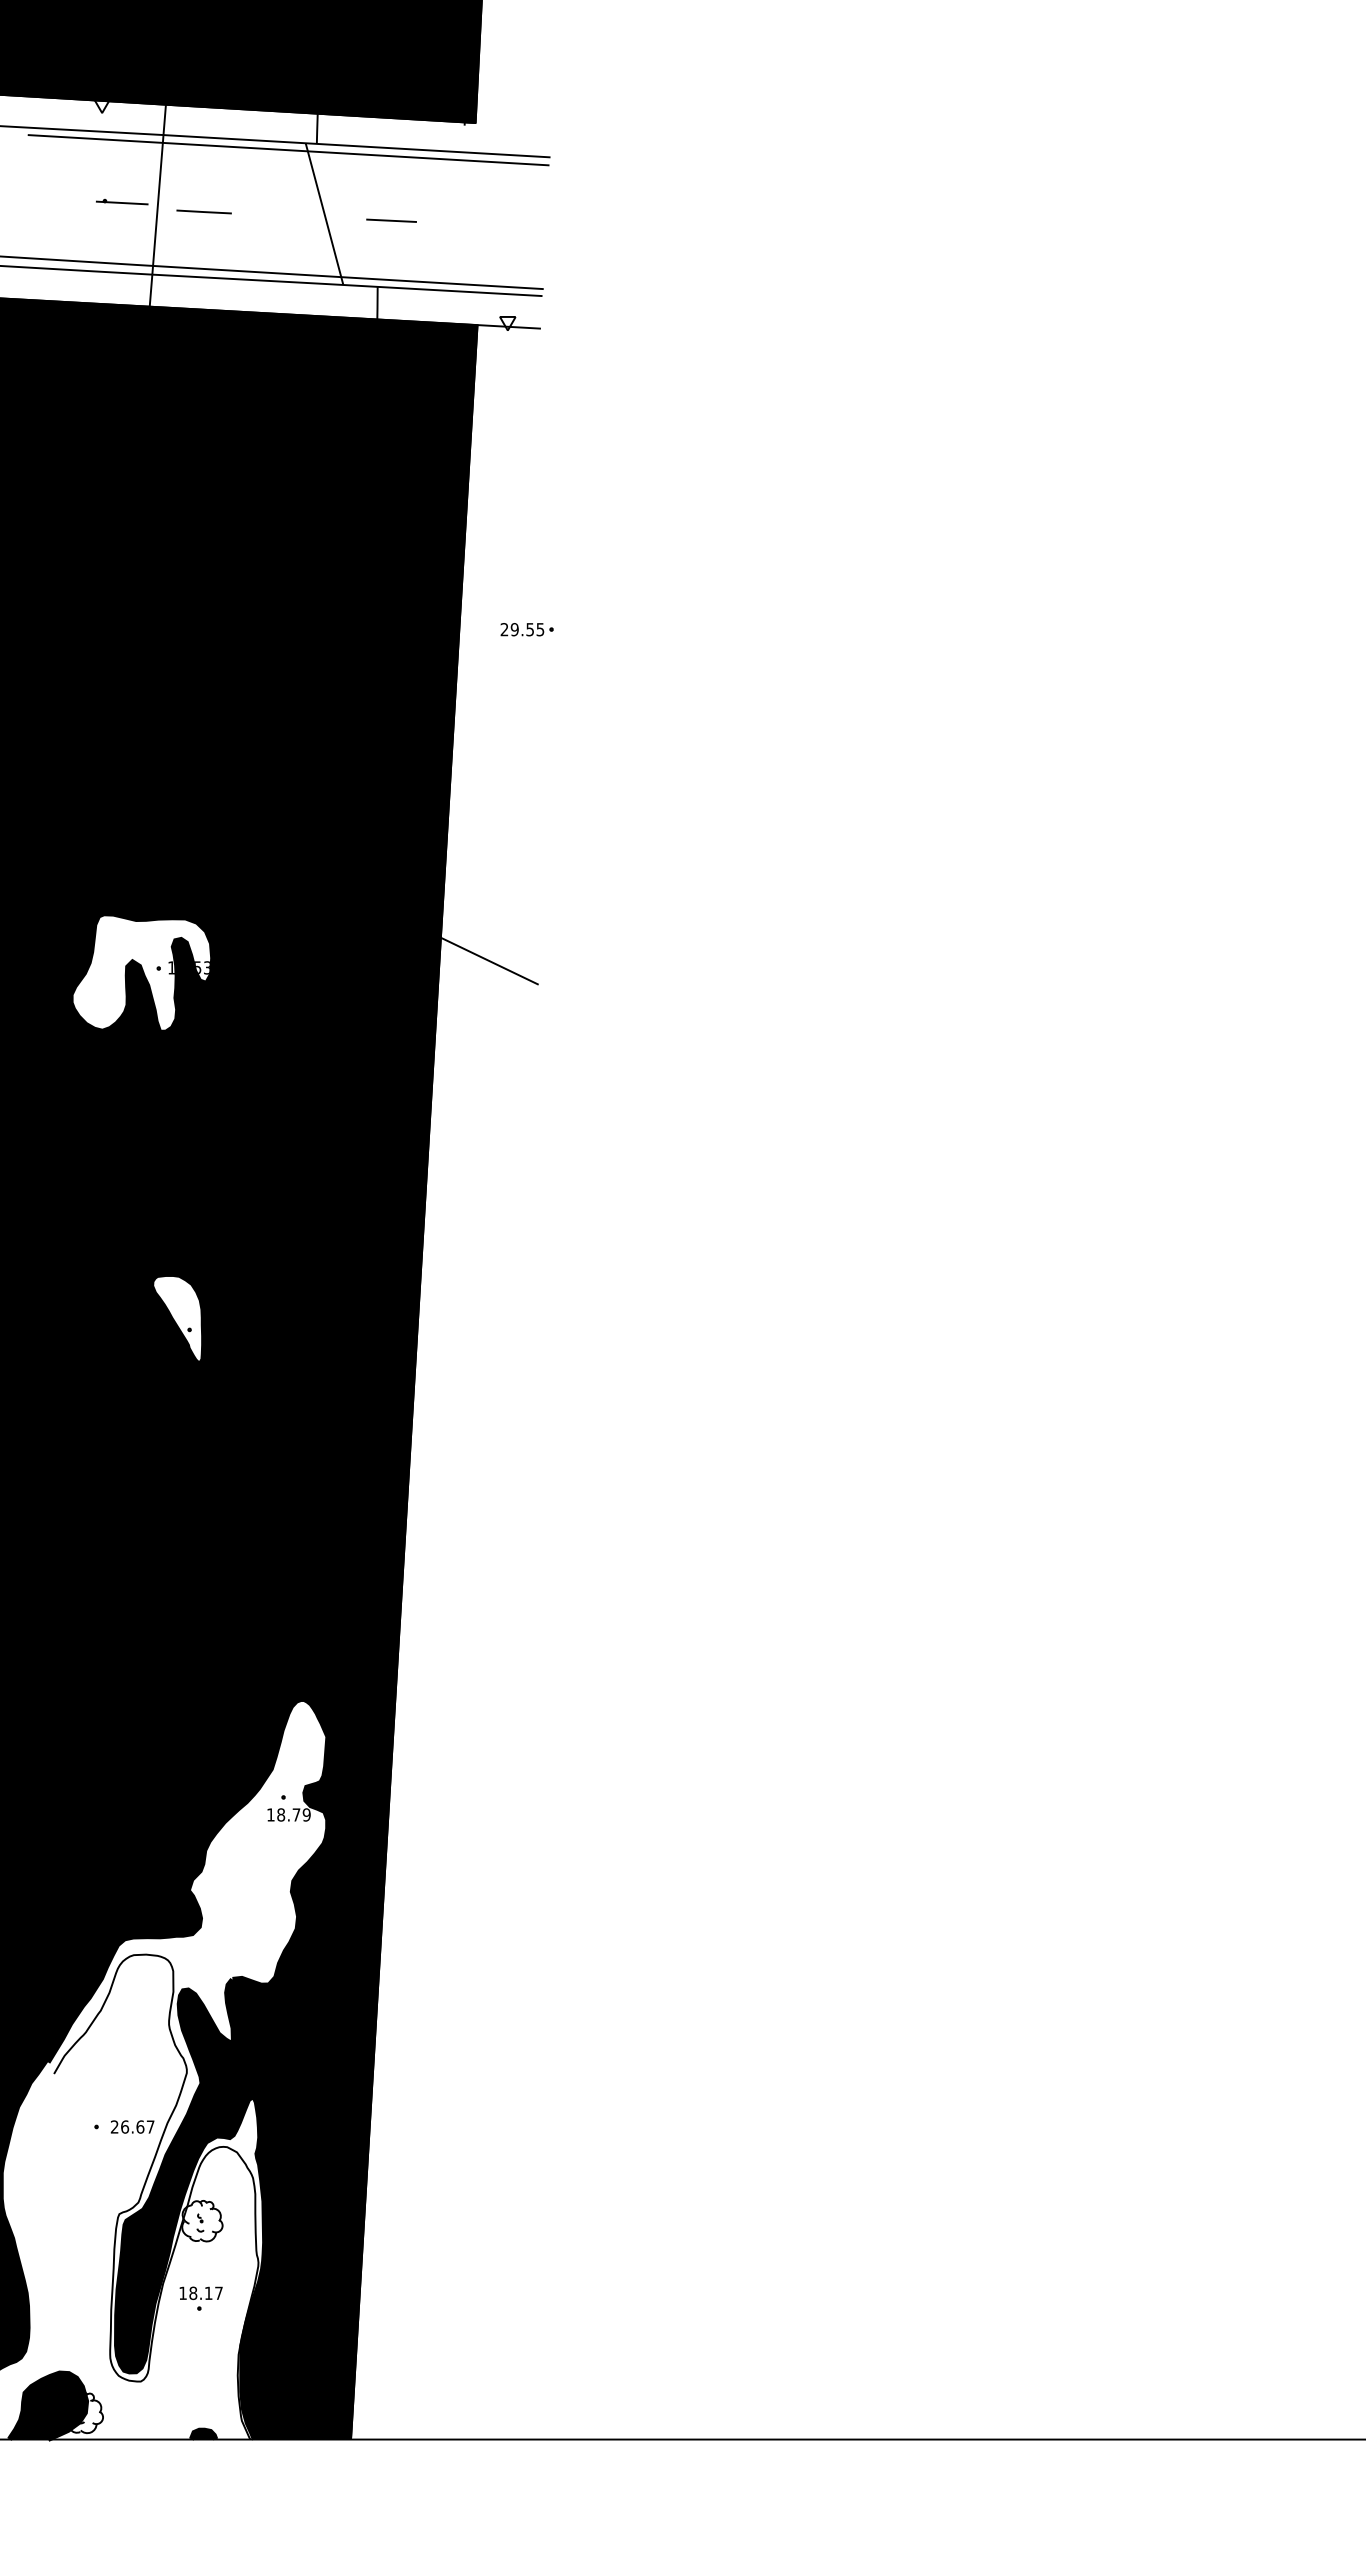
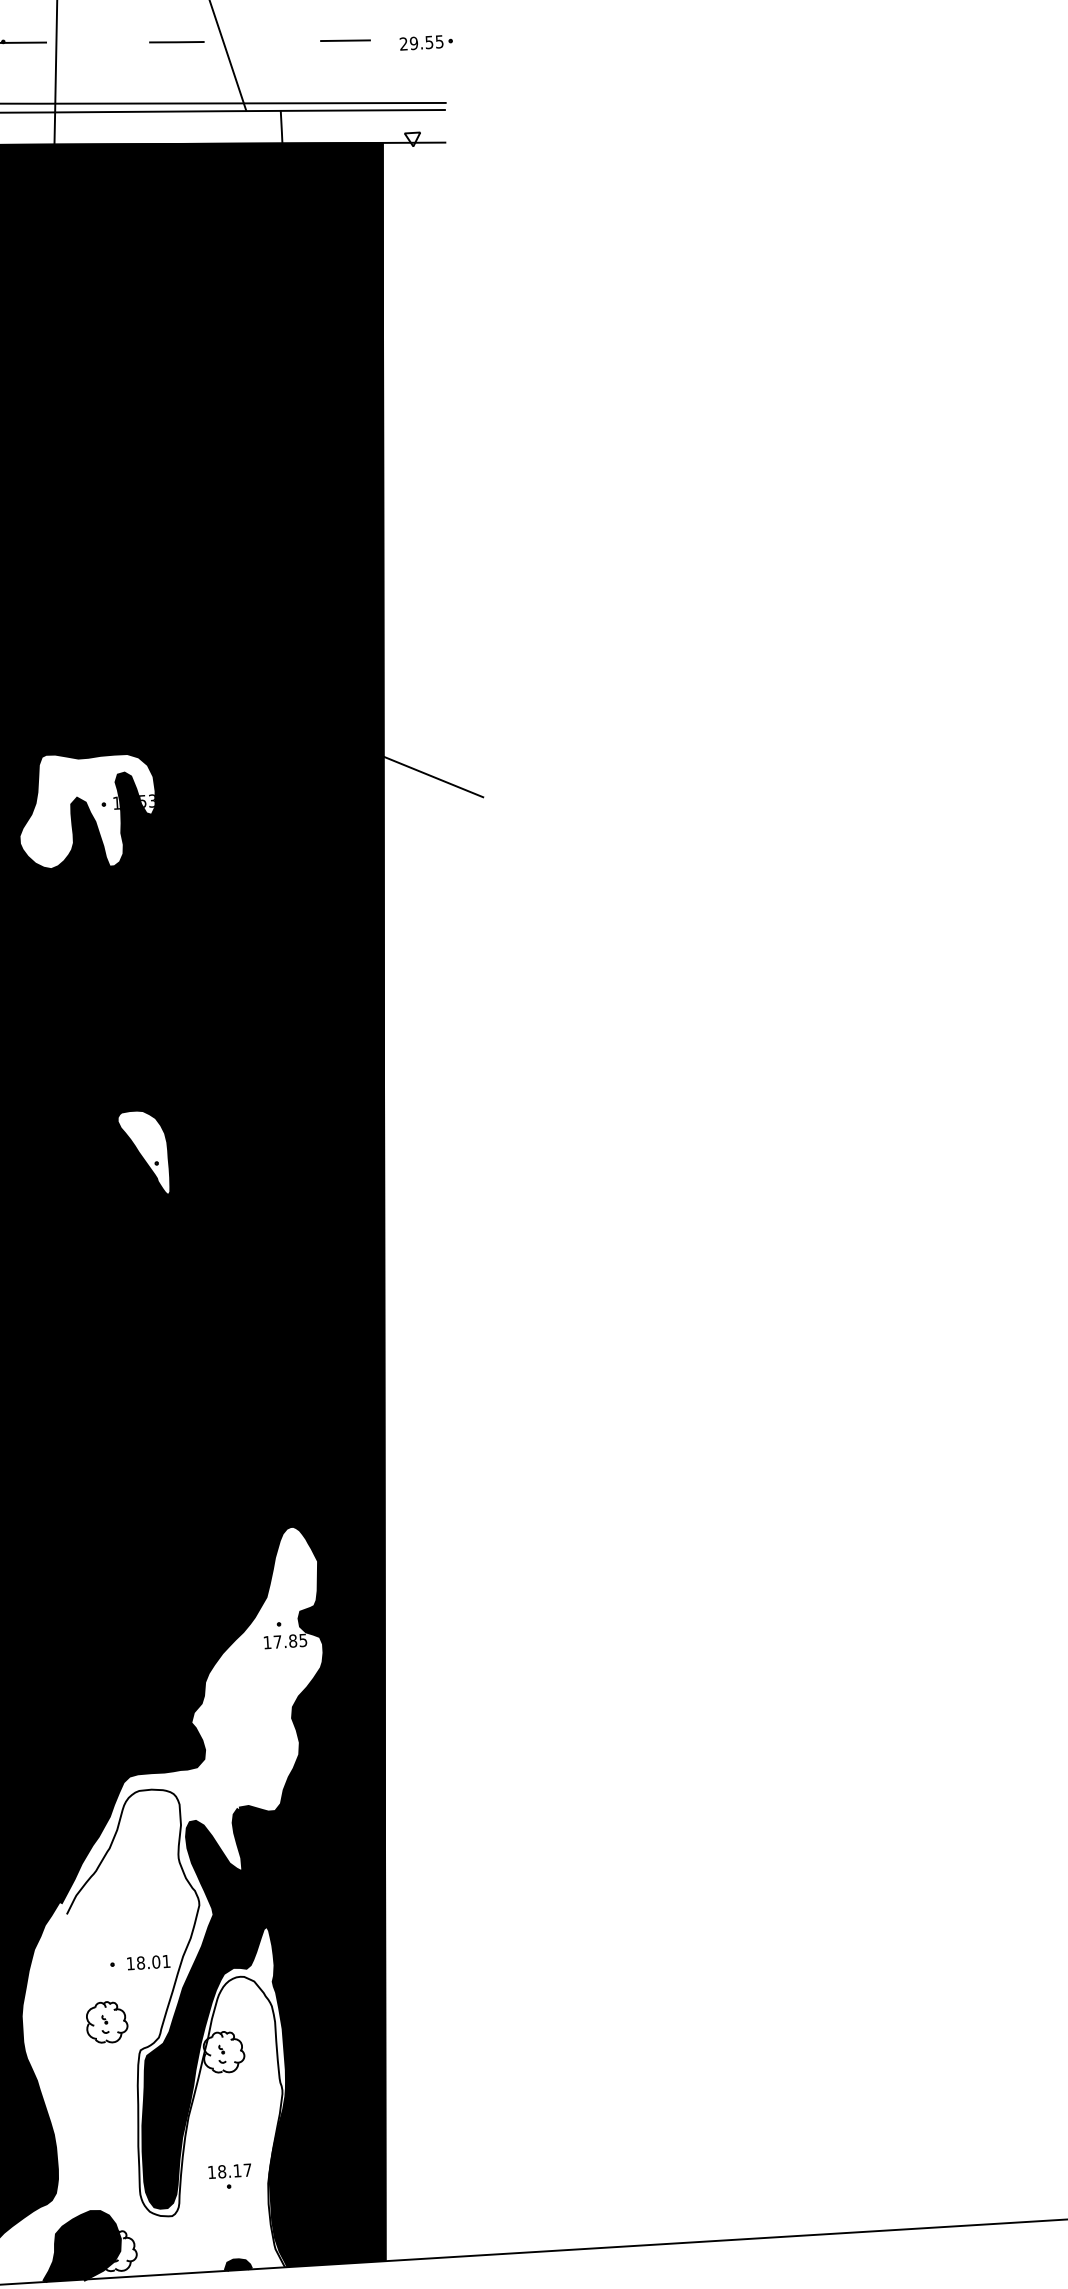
line: (203, 211) -> (176, 41), moved
line: (391, 220) -> (345, 40), moved
part: (526, 629) -> (425, 42), moved
text: (293, 1814) -> (290, 1640), 18.79 -> 17.85
text: (132, 2126) -> (148, 1962), 26.67 -> 18.01
part: (87, 2184) -> (106, 2022), added
part: (200, 2298) -> (229, 2176), moved

